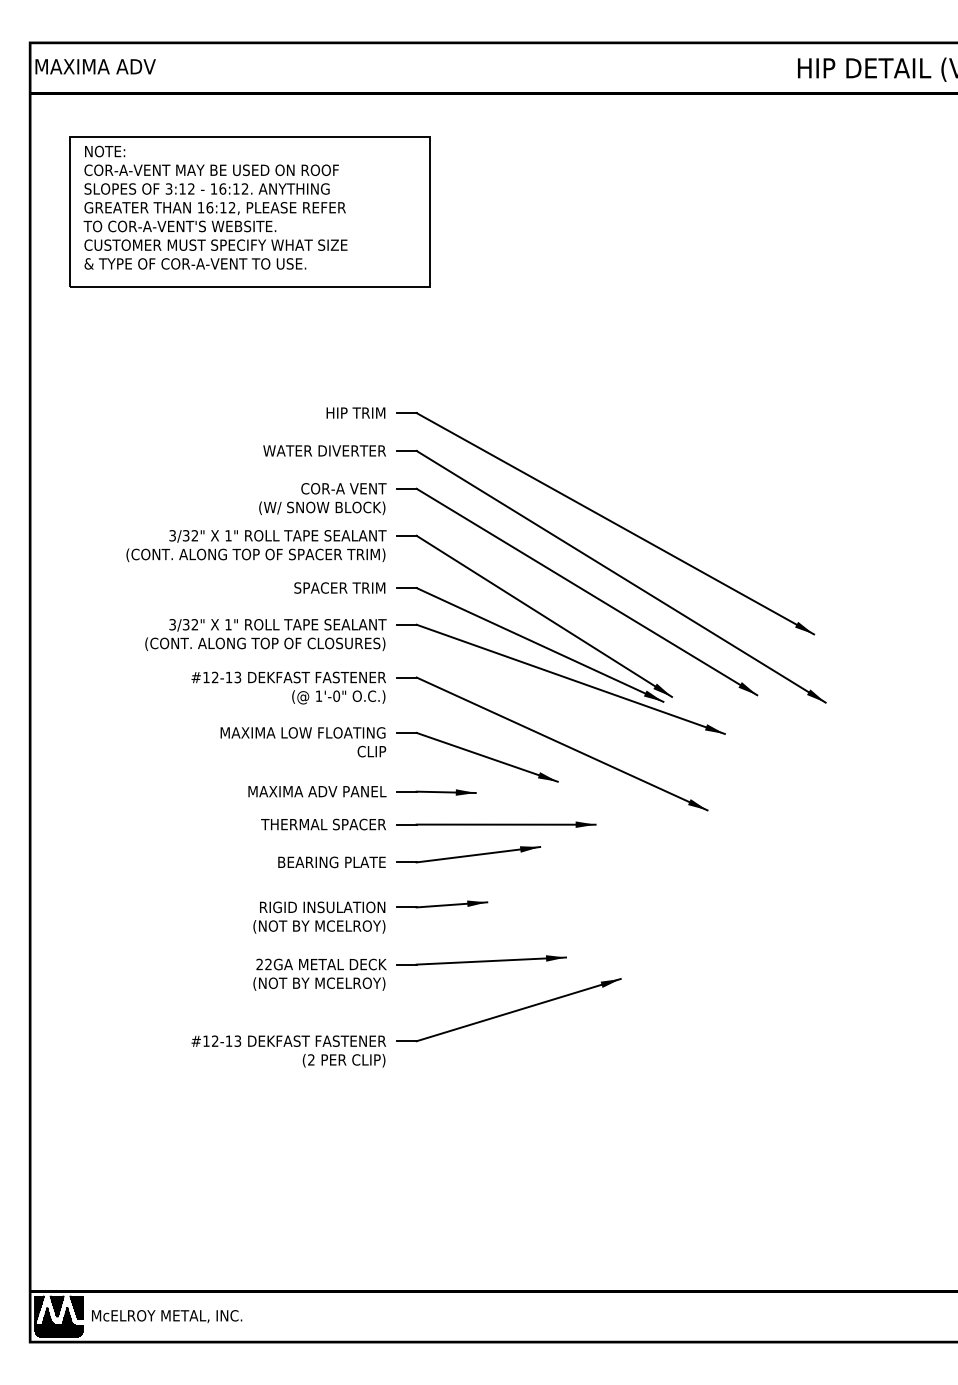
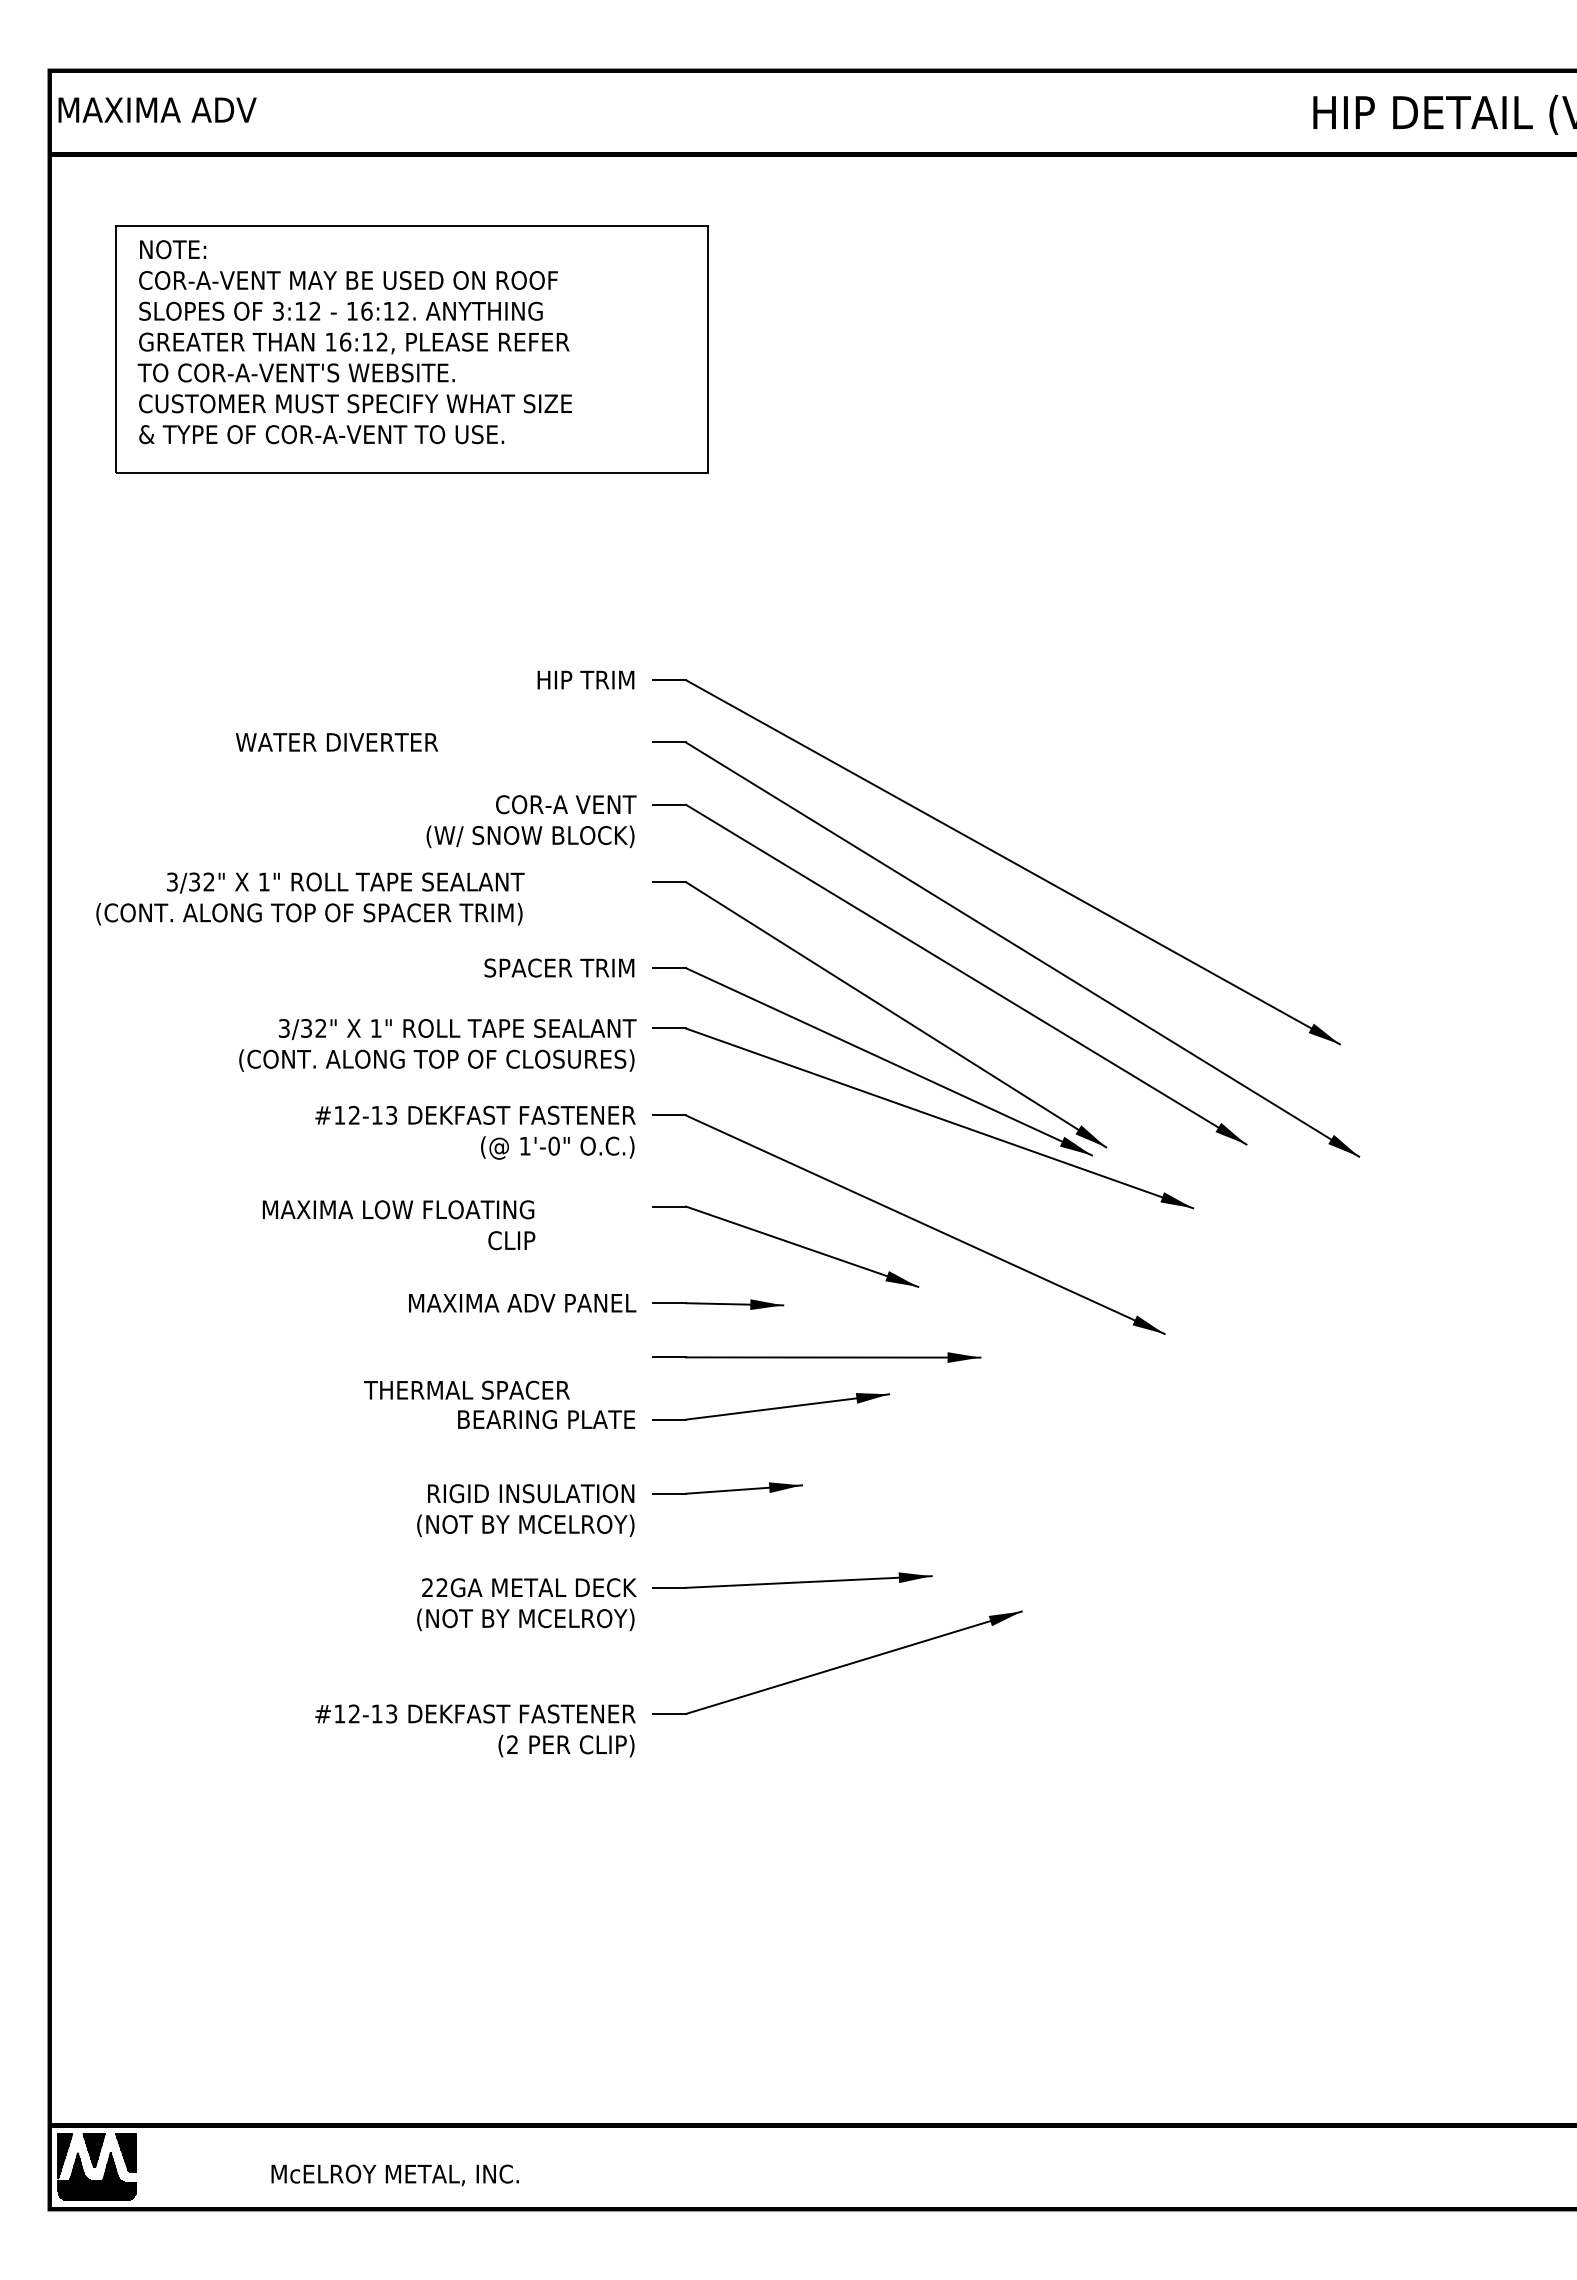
text: (324, 450) -> (336, 741), moved
text: (256, 545) -> (310, 898), moved
text: (303, 742) -> (399, 1225), moved
text: (323, 824) -> (466, 1390), moved
text: (167, 1316) -> (395, 2175), moved

